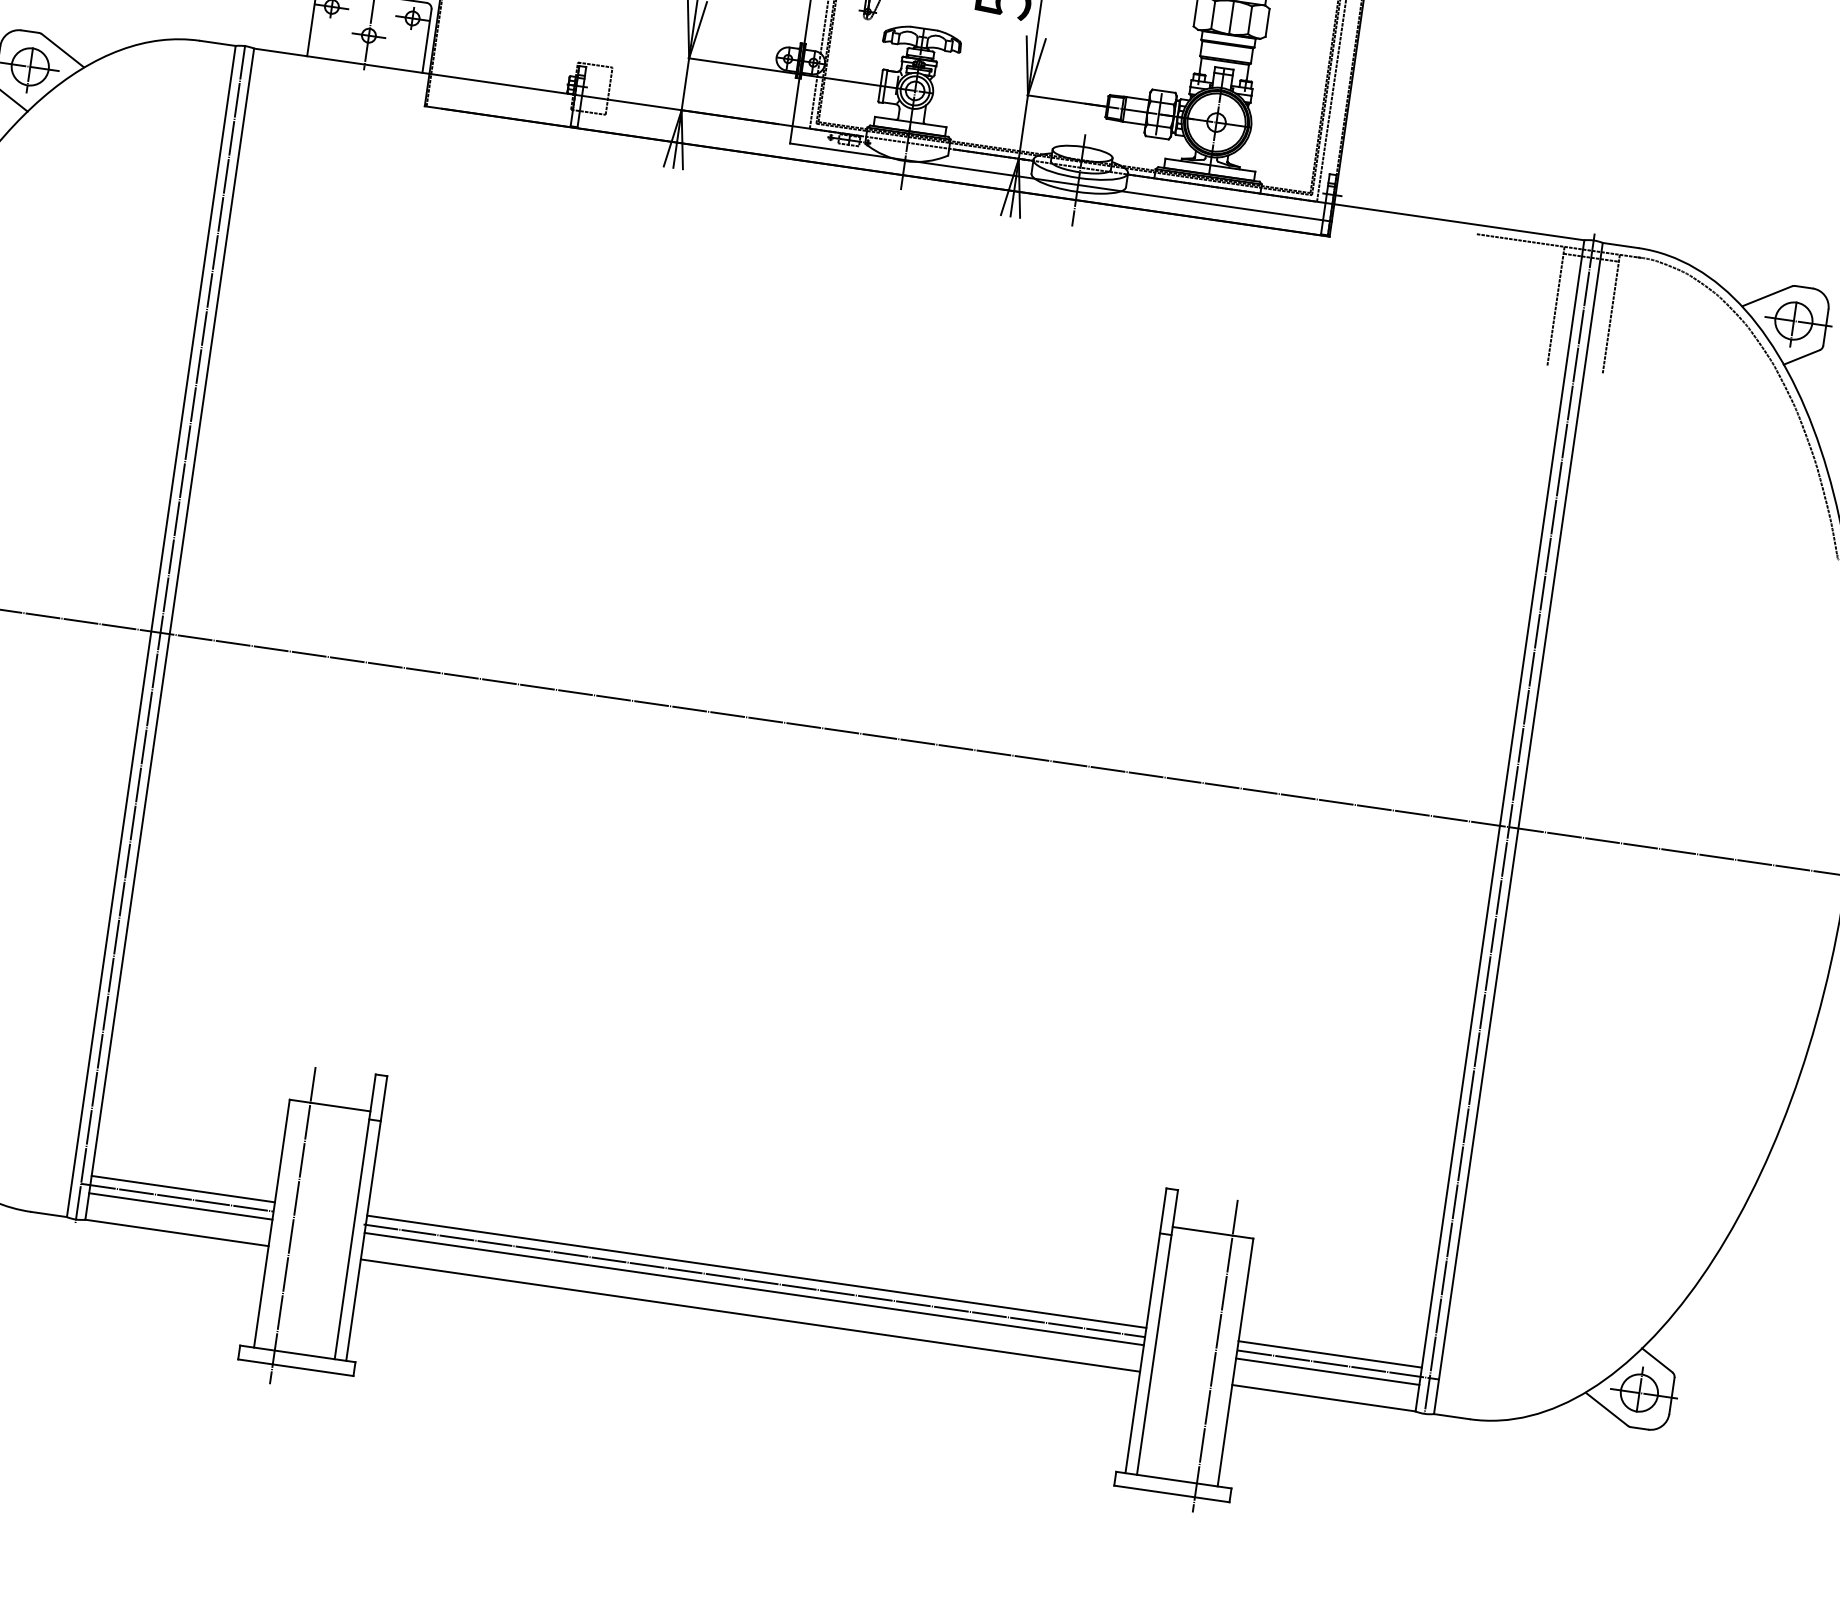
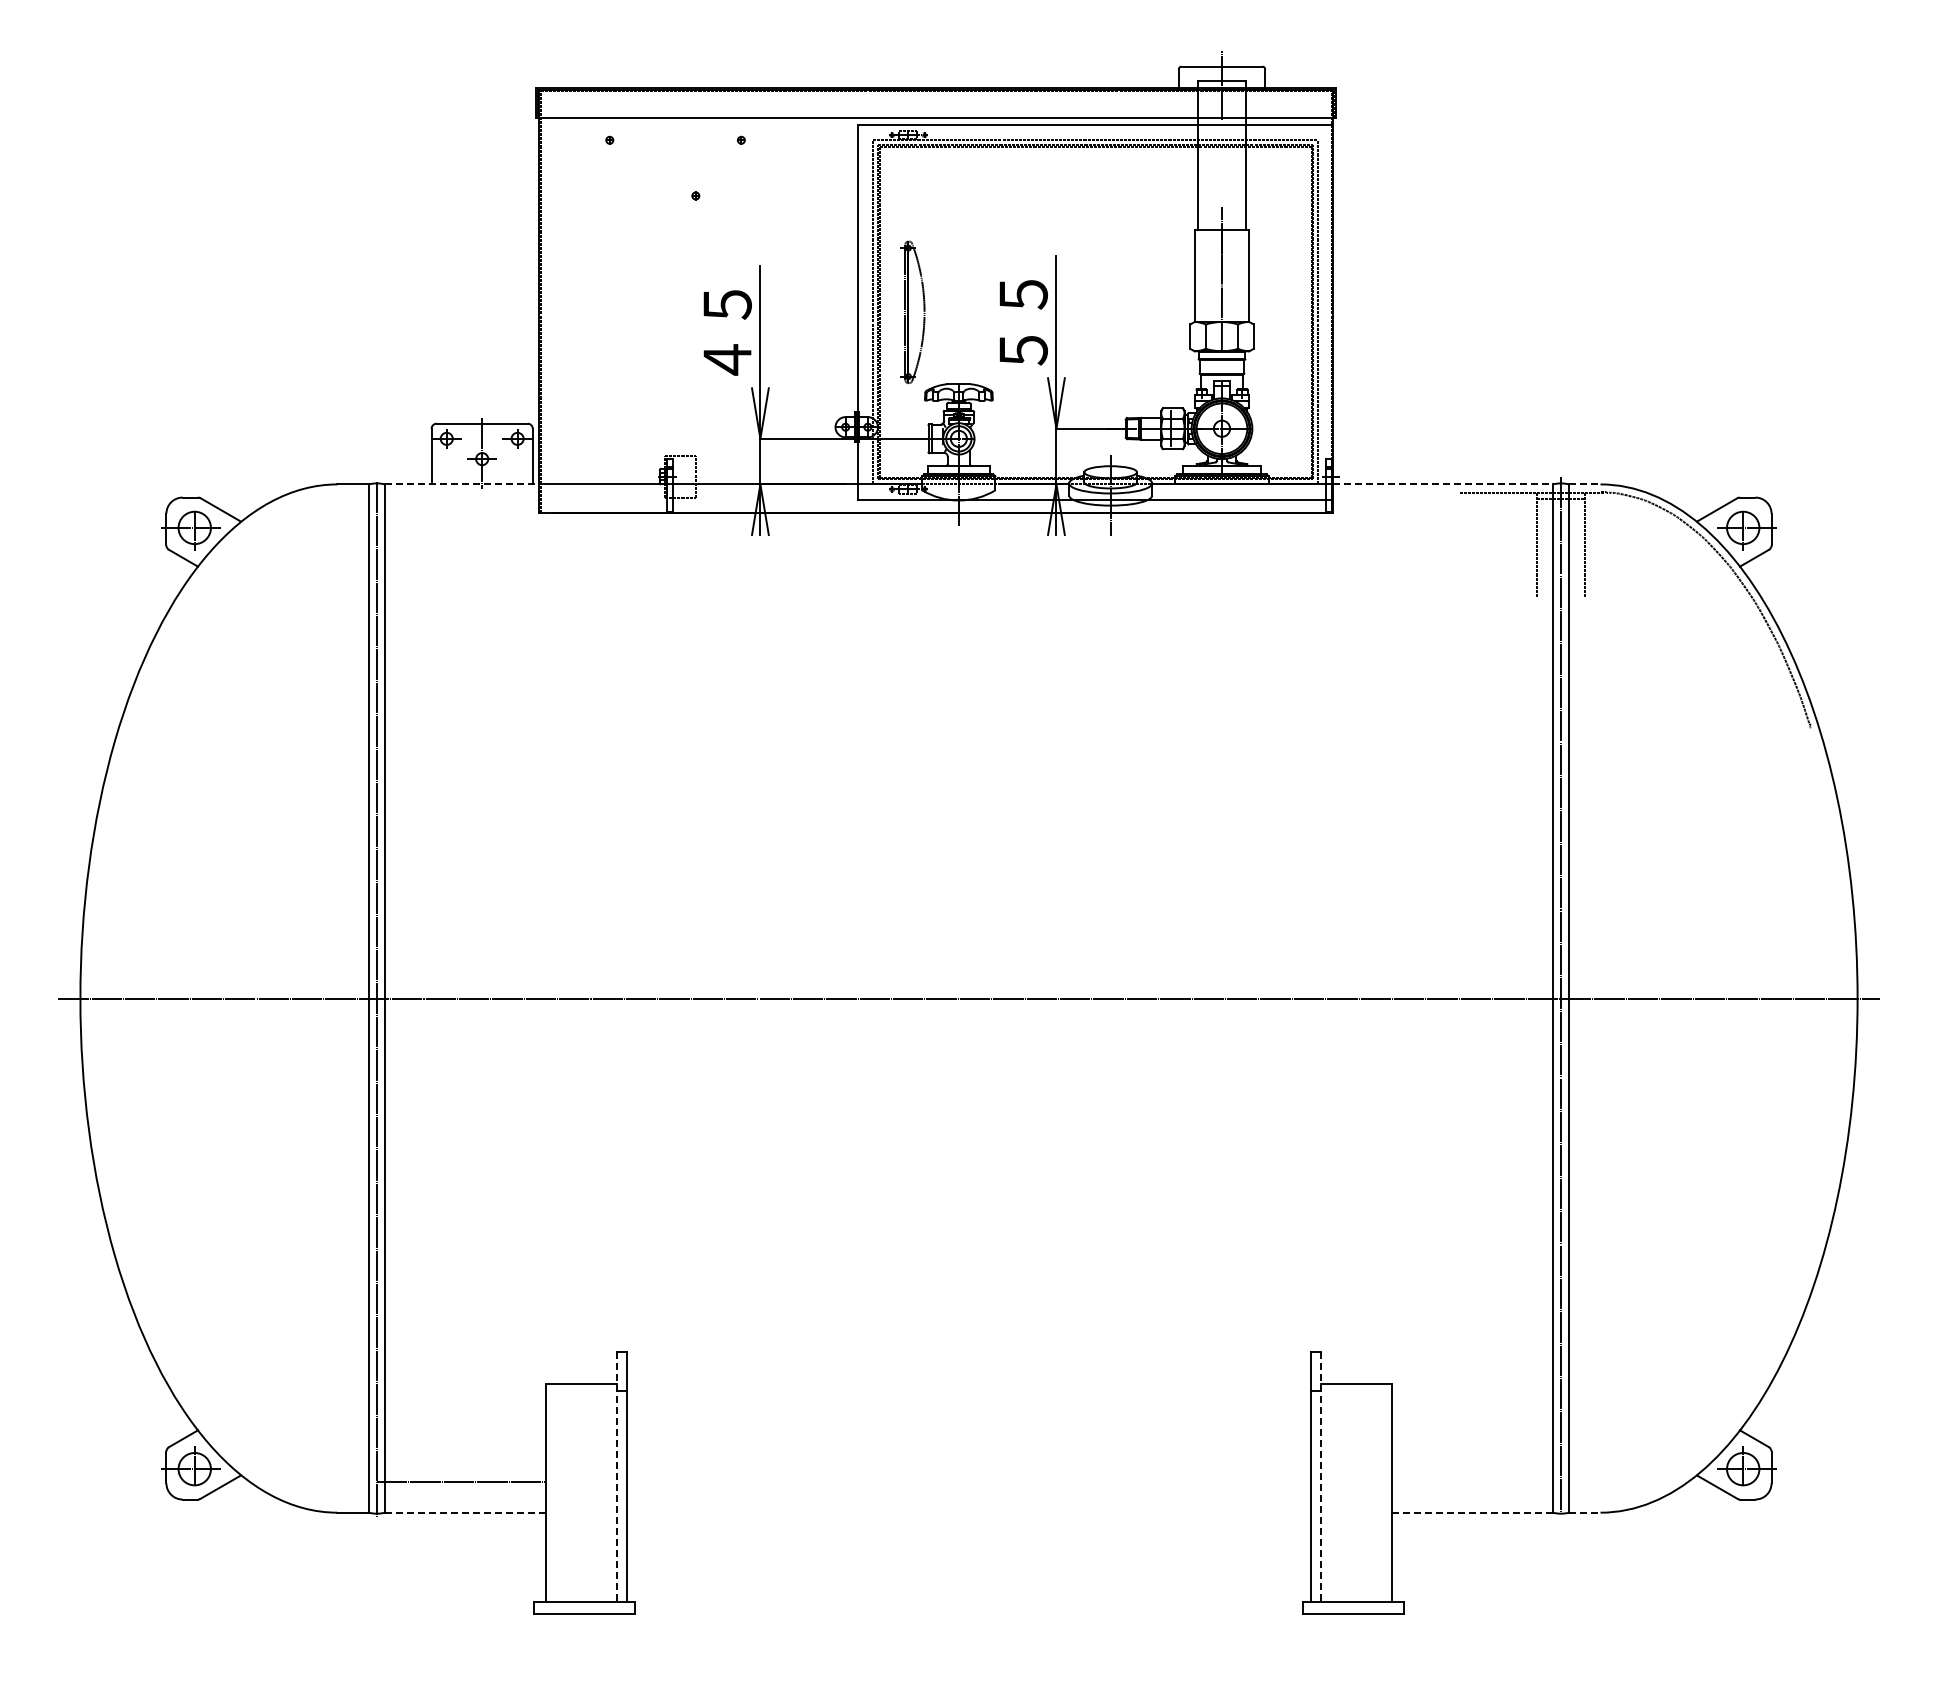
line: (342, 61) -> (462, 484), solid -> dashed
line: (1459, 222) -> (1443, 484), solid -> dashed
line: (1620, 245) -> (1584, 484), solid -> dashed
line: (183, 1189) -> (465, 1474), removed
line: (180, 1206) -> (465, 1489), removed
line: (354, 1216) -> (616, 1476), solid -> dashed
line: (293, 1225) -> (564, 1491), removed
line: (177, 1232) -> (465, 1512), solid -> dashed
line: (756, 1272) -> (968, 1474), removed
line: (753, 1280) -> (967, 1482), removed
line: (753, 1289) -> (968, 1489), removed
line: (749, 1315) -> (968, 1512), removed
line: (1157, 1332) -> (1321, 1476), solid -> dashed
line: (1329, 1354) -> (1471, 1474), removed
line: (1214, 1355) -> (1373, 1489), removed
line: (1338, 1365) -> (1480, 1482), removed
line: (1327, 1371) -> (1472, 1489), removed
line: (1325, 1398) -> (1473, 1512), solid -> dashed
line: (1451, 1416) -> (1584, 1512), solid -> dashed

